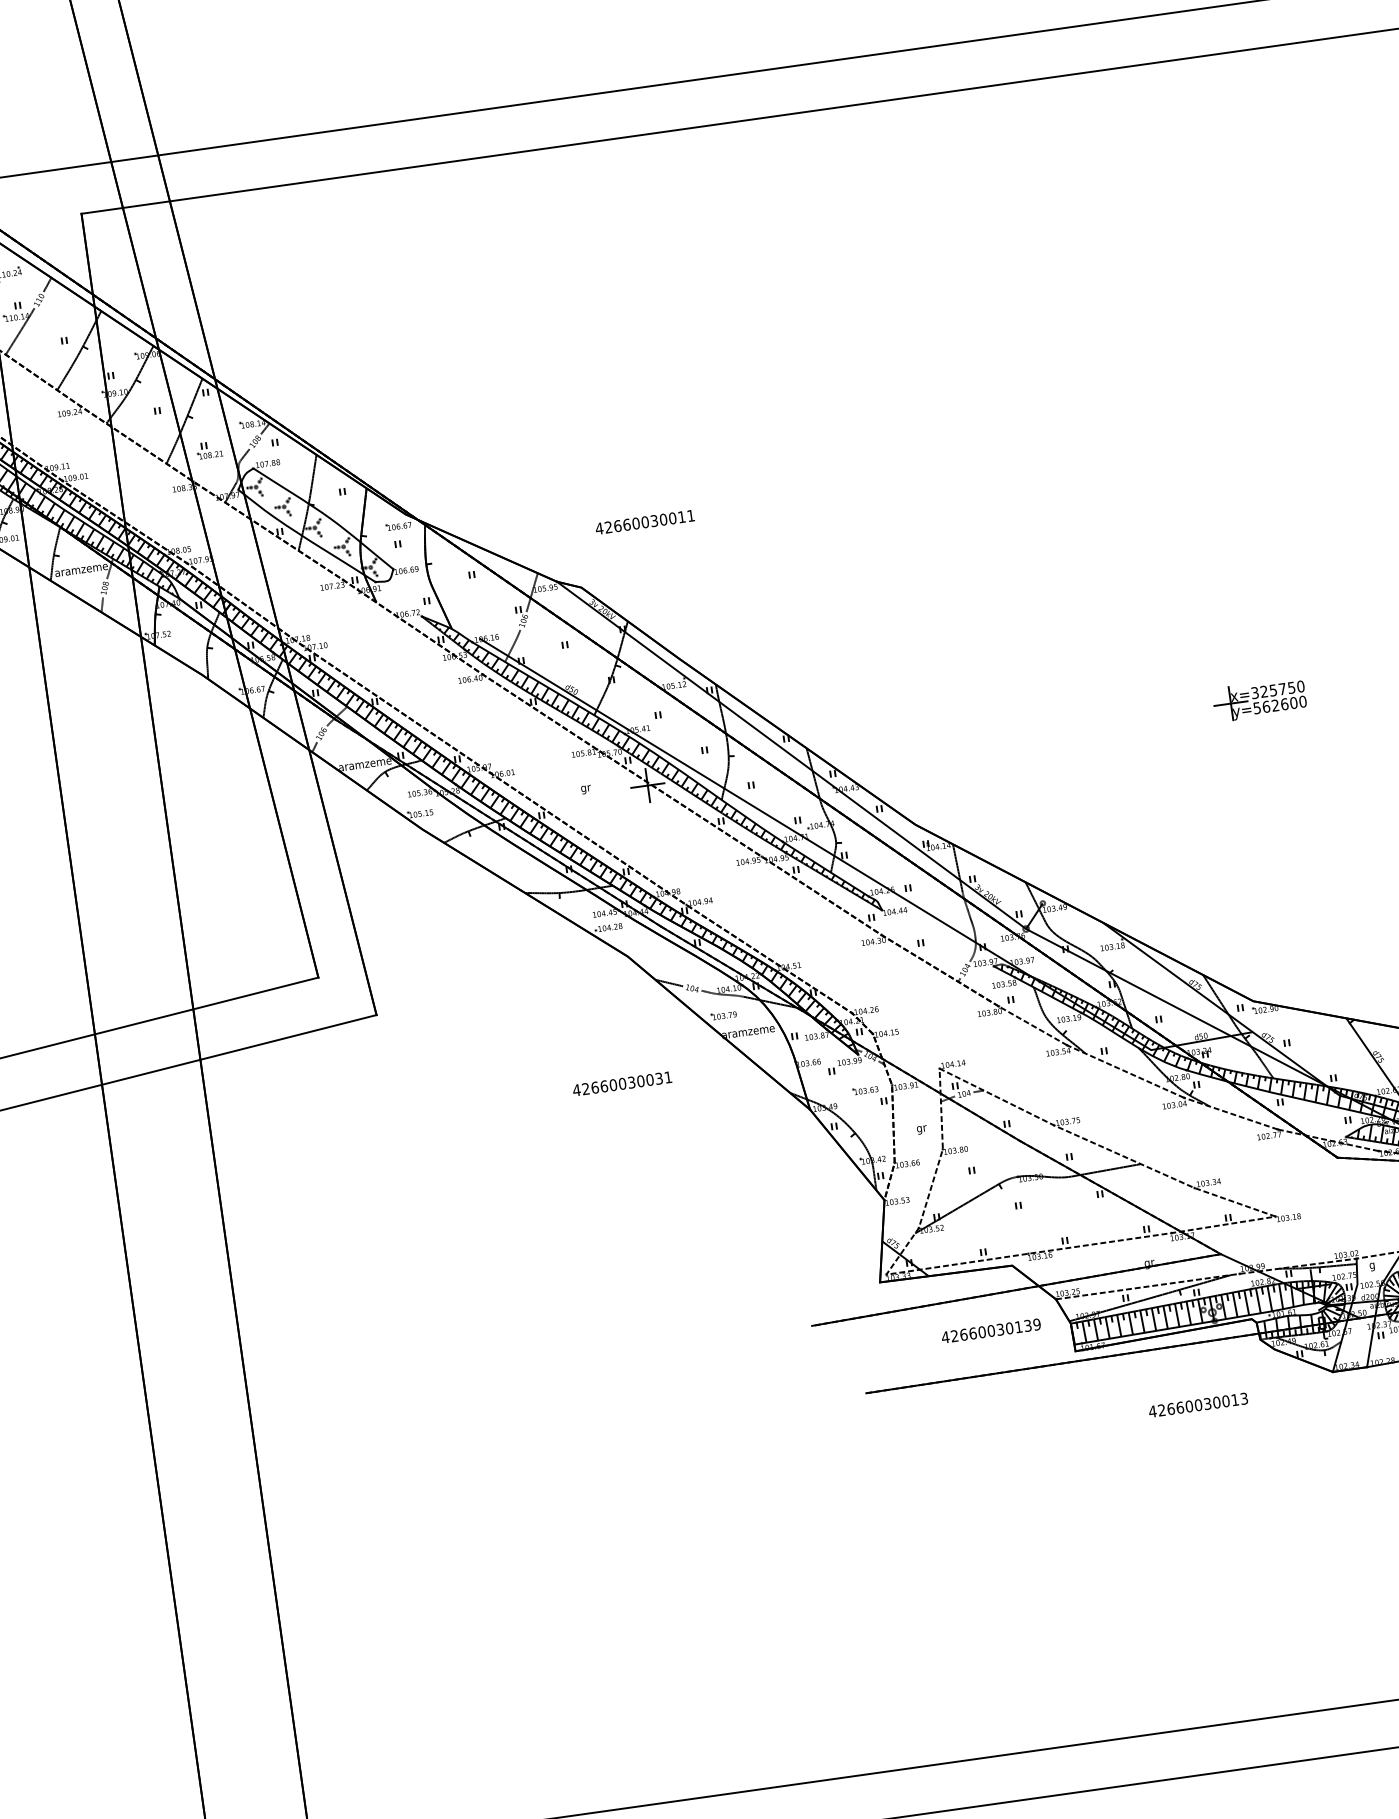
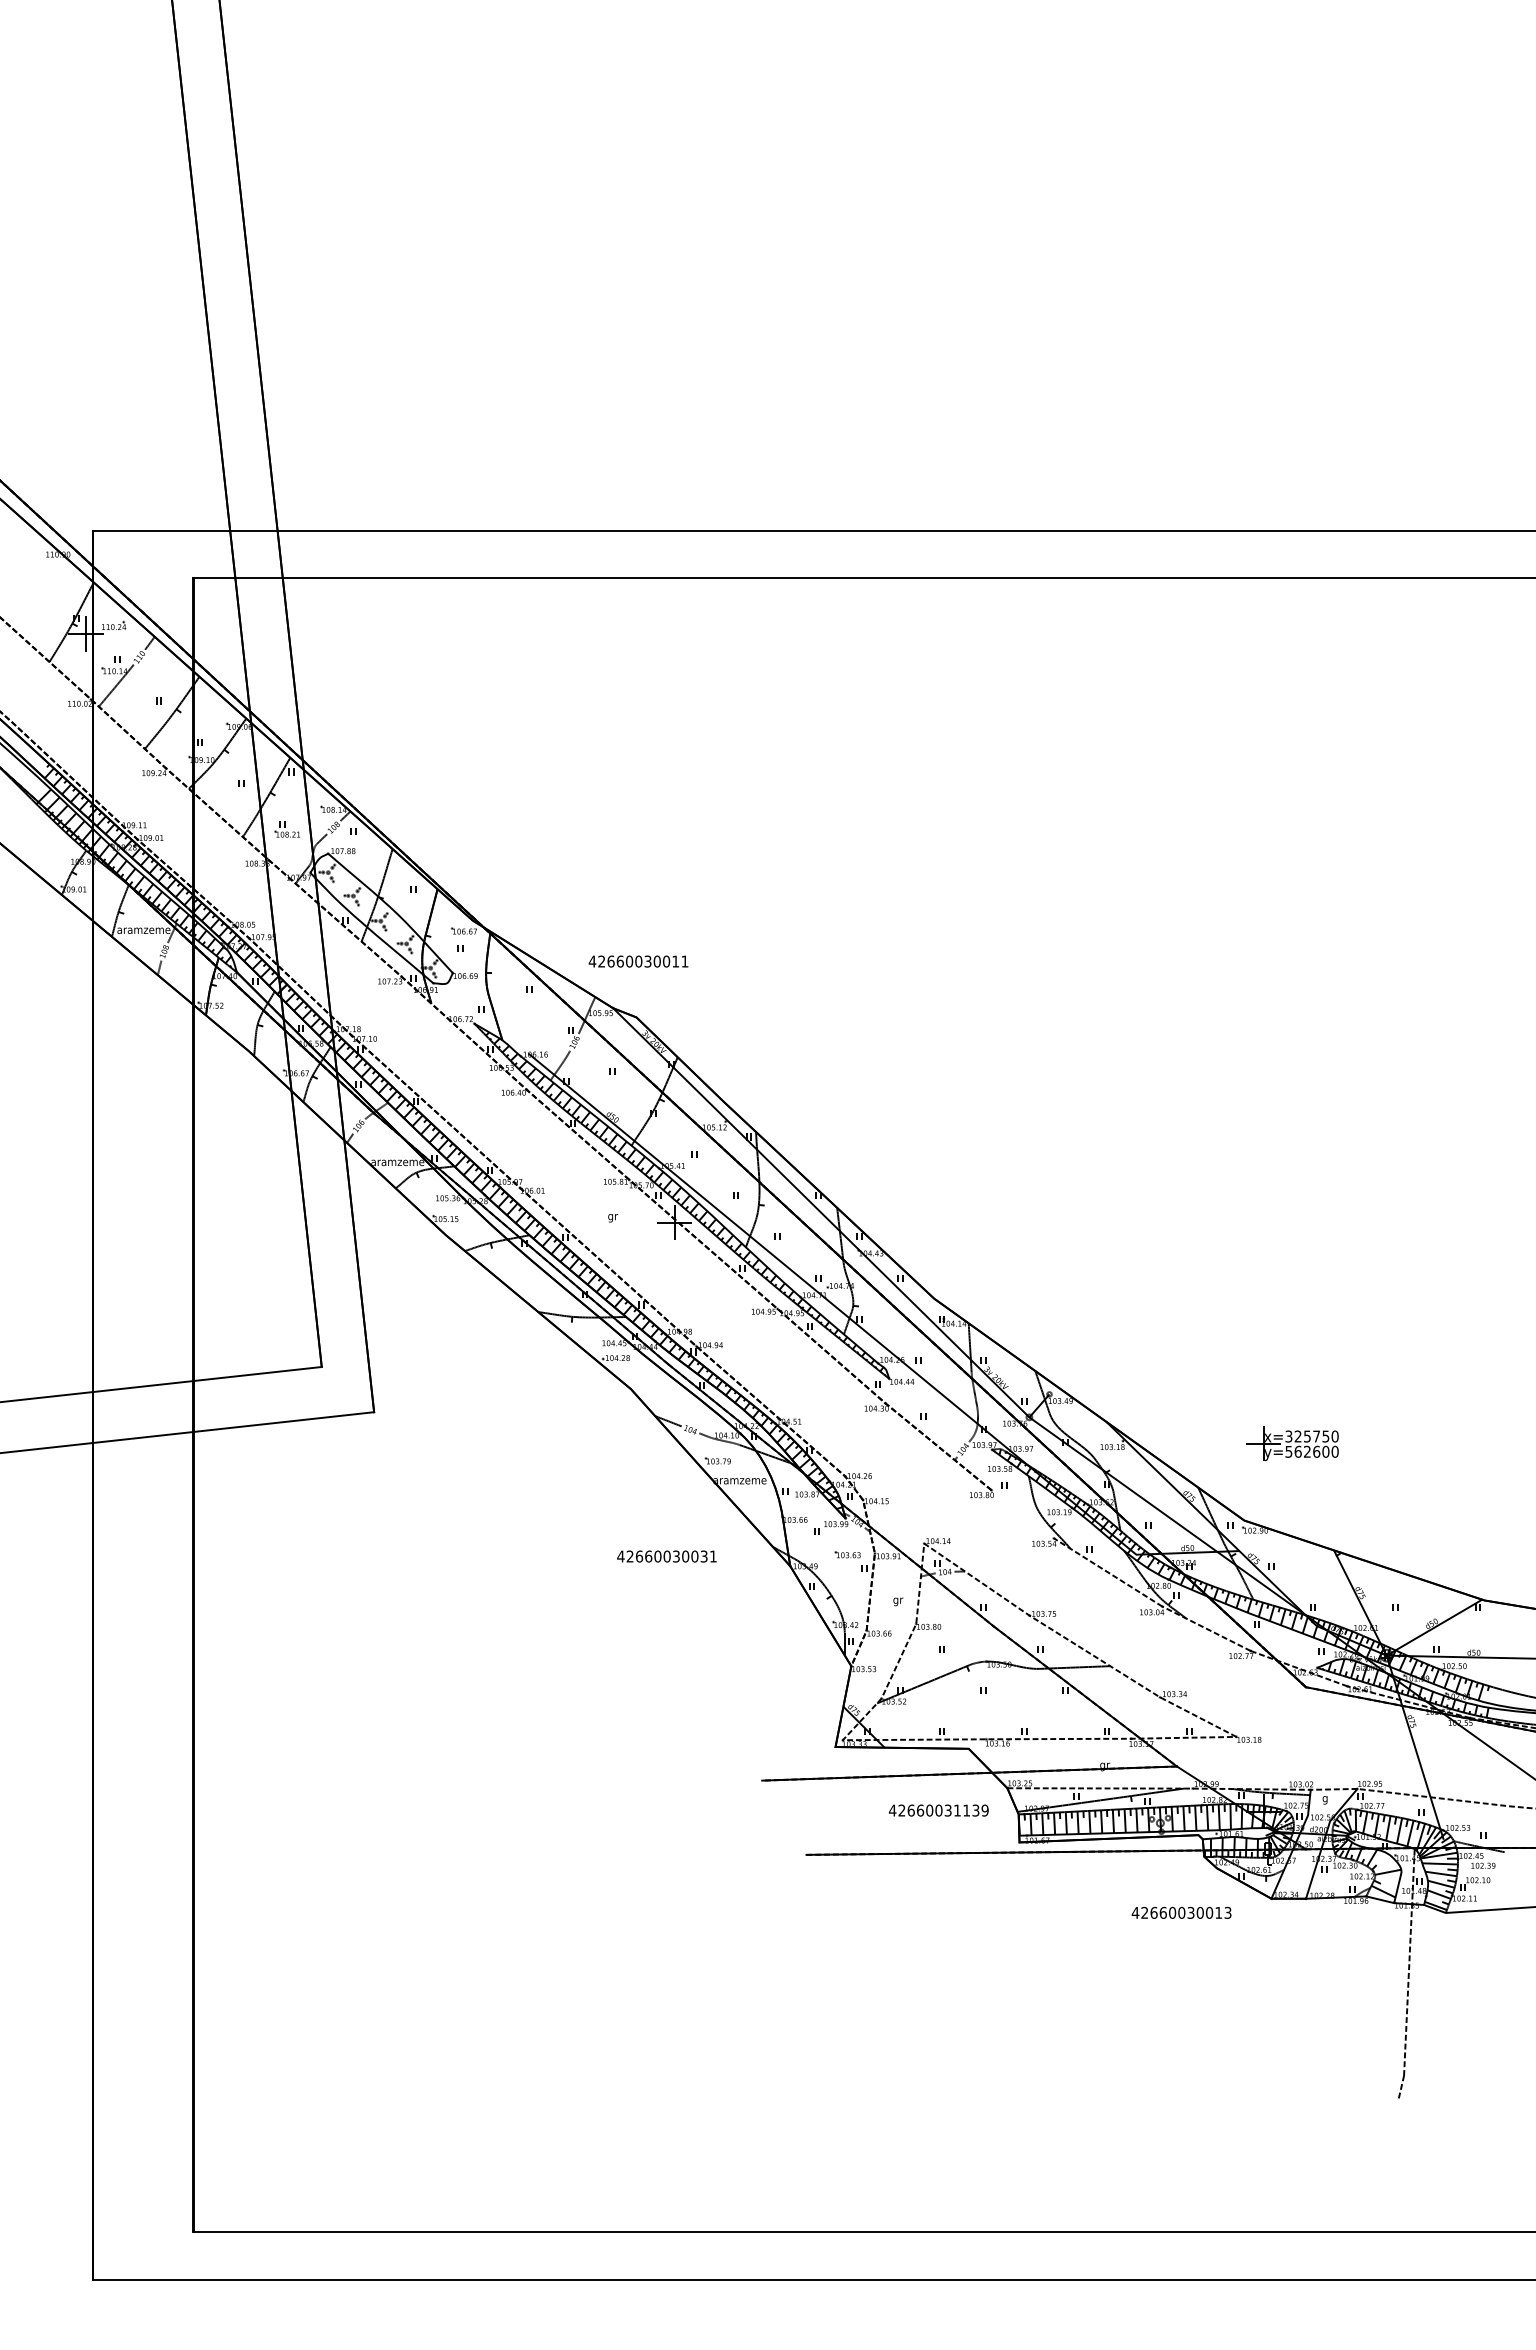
text: (644, 522) -> (638, 961), moved
part: (1259, 699) -> (1292, 1443), moved
line: (1032, 1026) -> (1022, 1514), removed
text: (621, 1083) -> (666, 1556), moved
text: (1009, 1328) -> (957, 1810), 42660030139 -> 42660031139
text: (1198, 1404) -> (1181, 1912), moved

